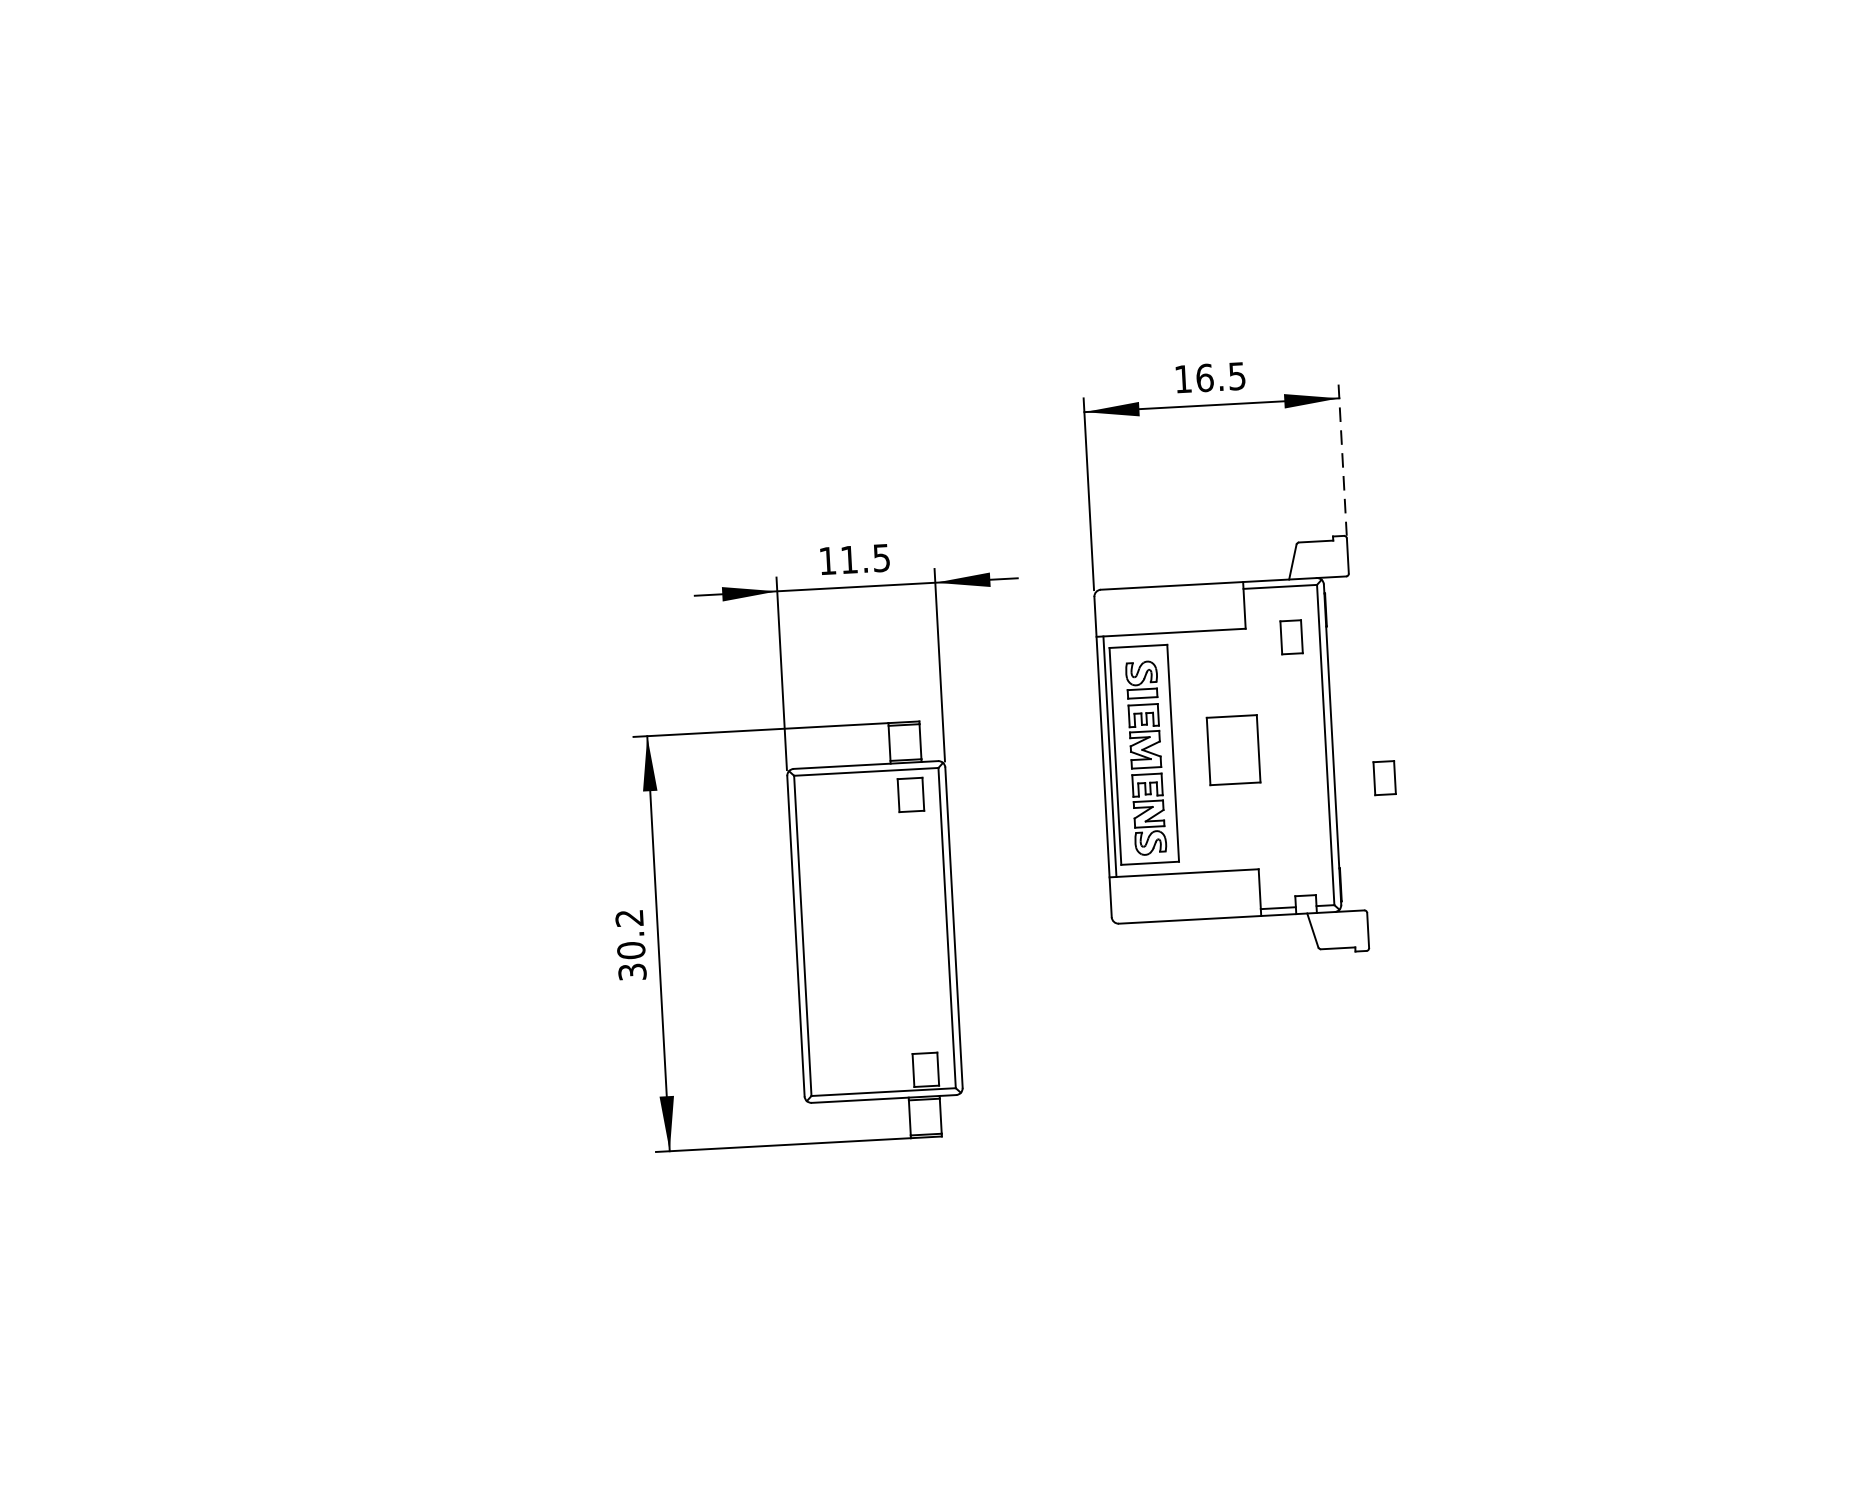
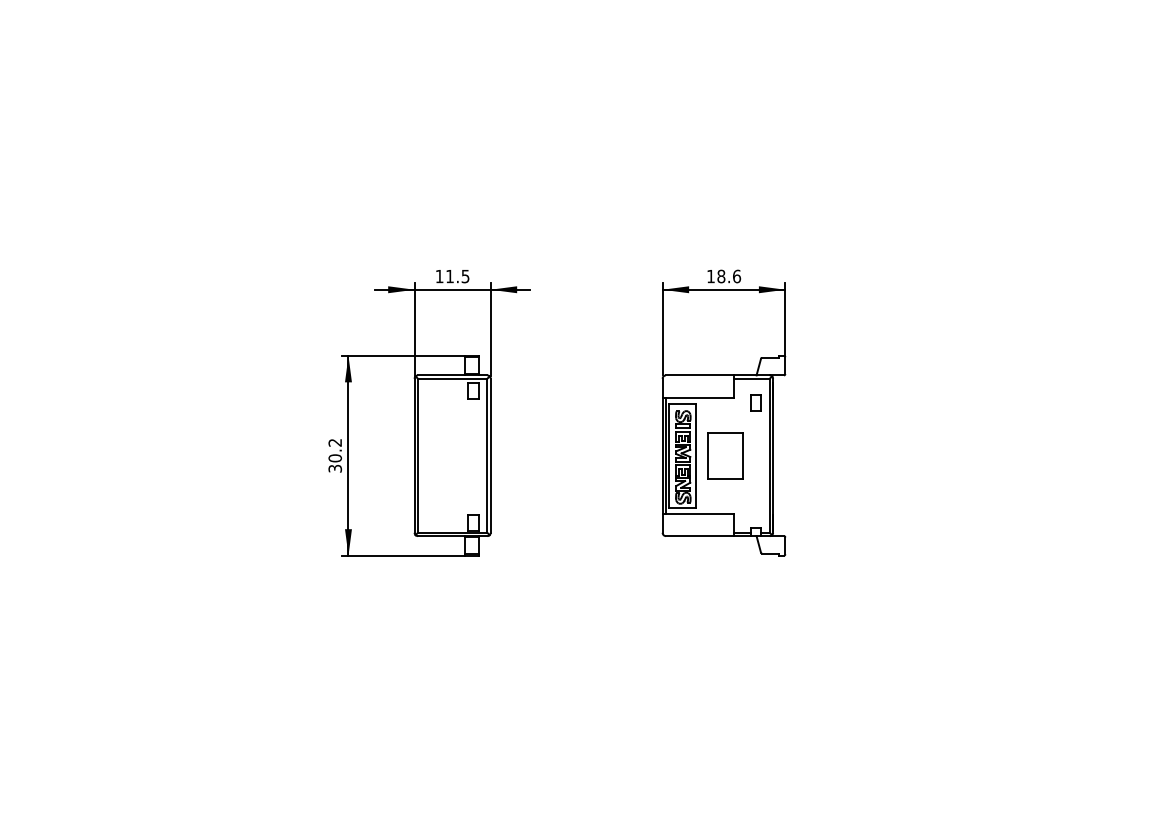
text: (1221, 377) -> (729, 276), 16.5 -> 18.6
line: (1343, 462) -> (785, 320), dashed -> solid
part: (1233, 749) -> (725, 455), size x1.43
part: (1383, 776) -> (796, 472), removed
part: (822, 846) -> (429, 413), moved

